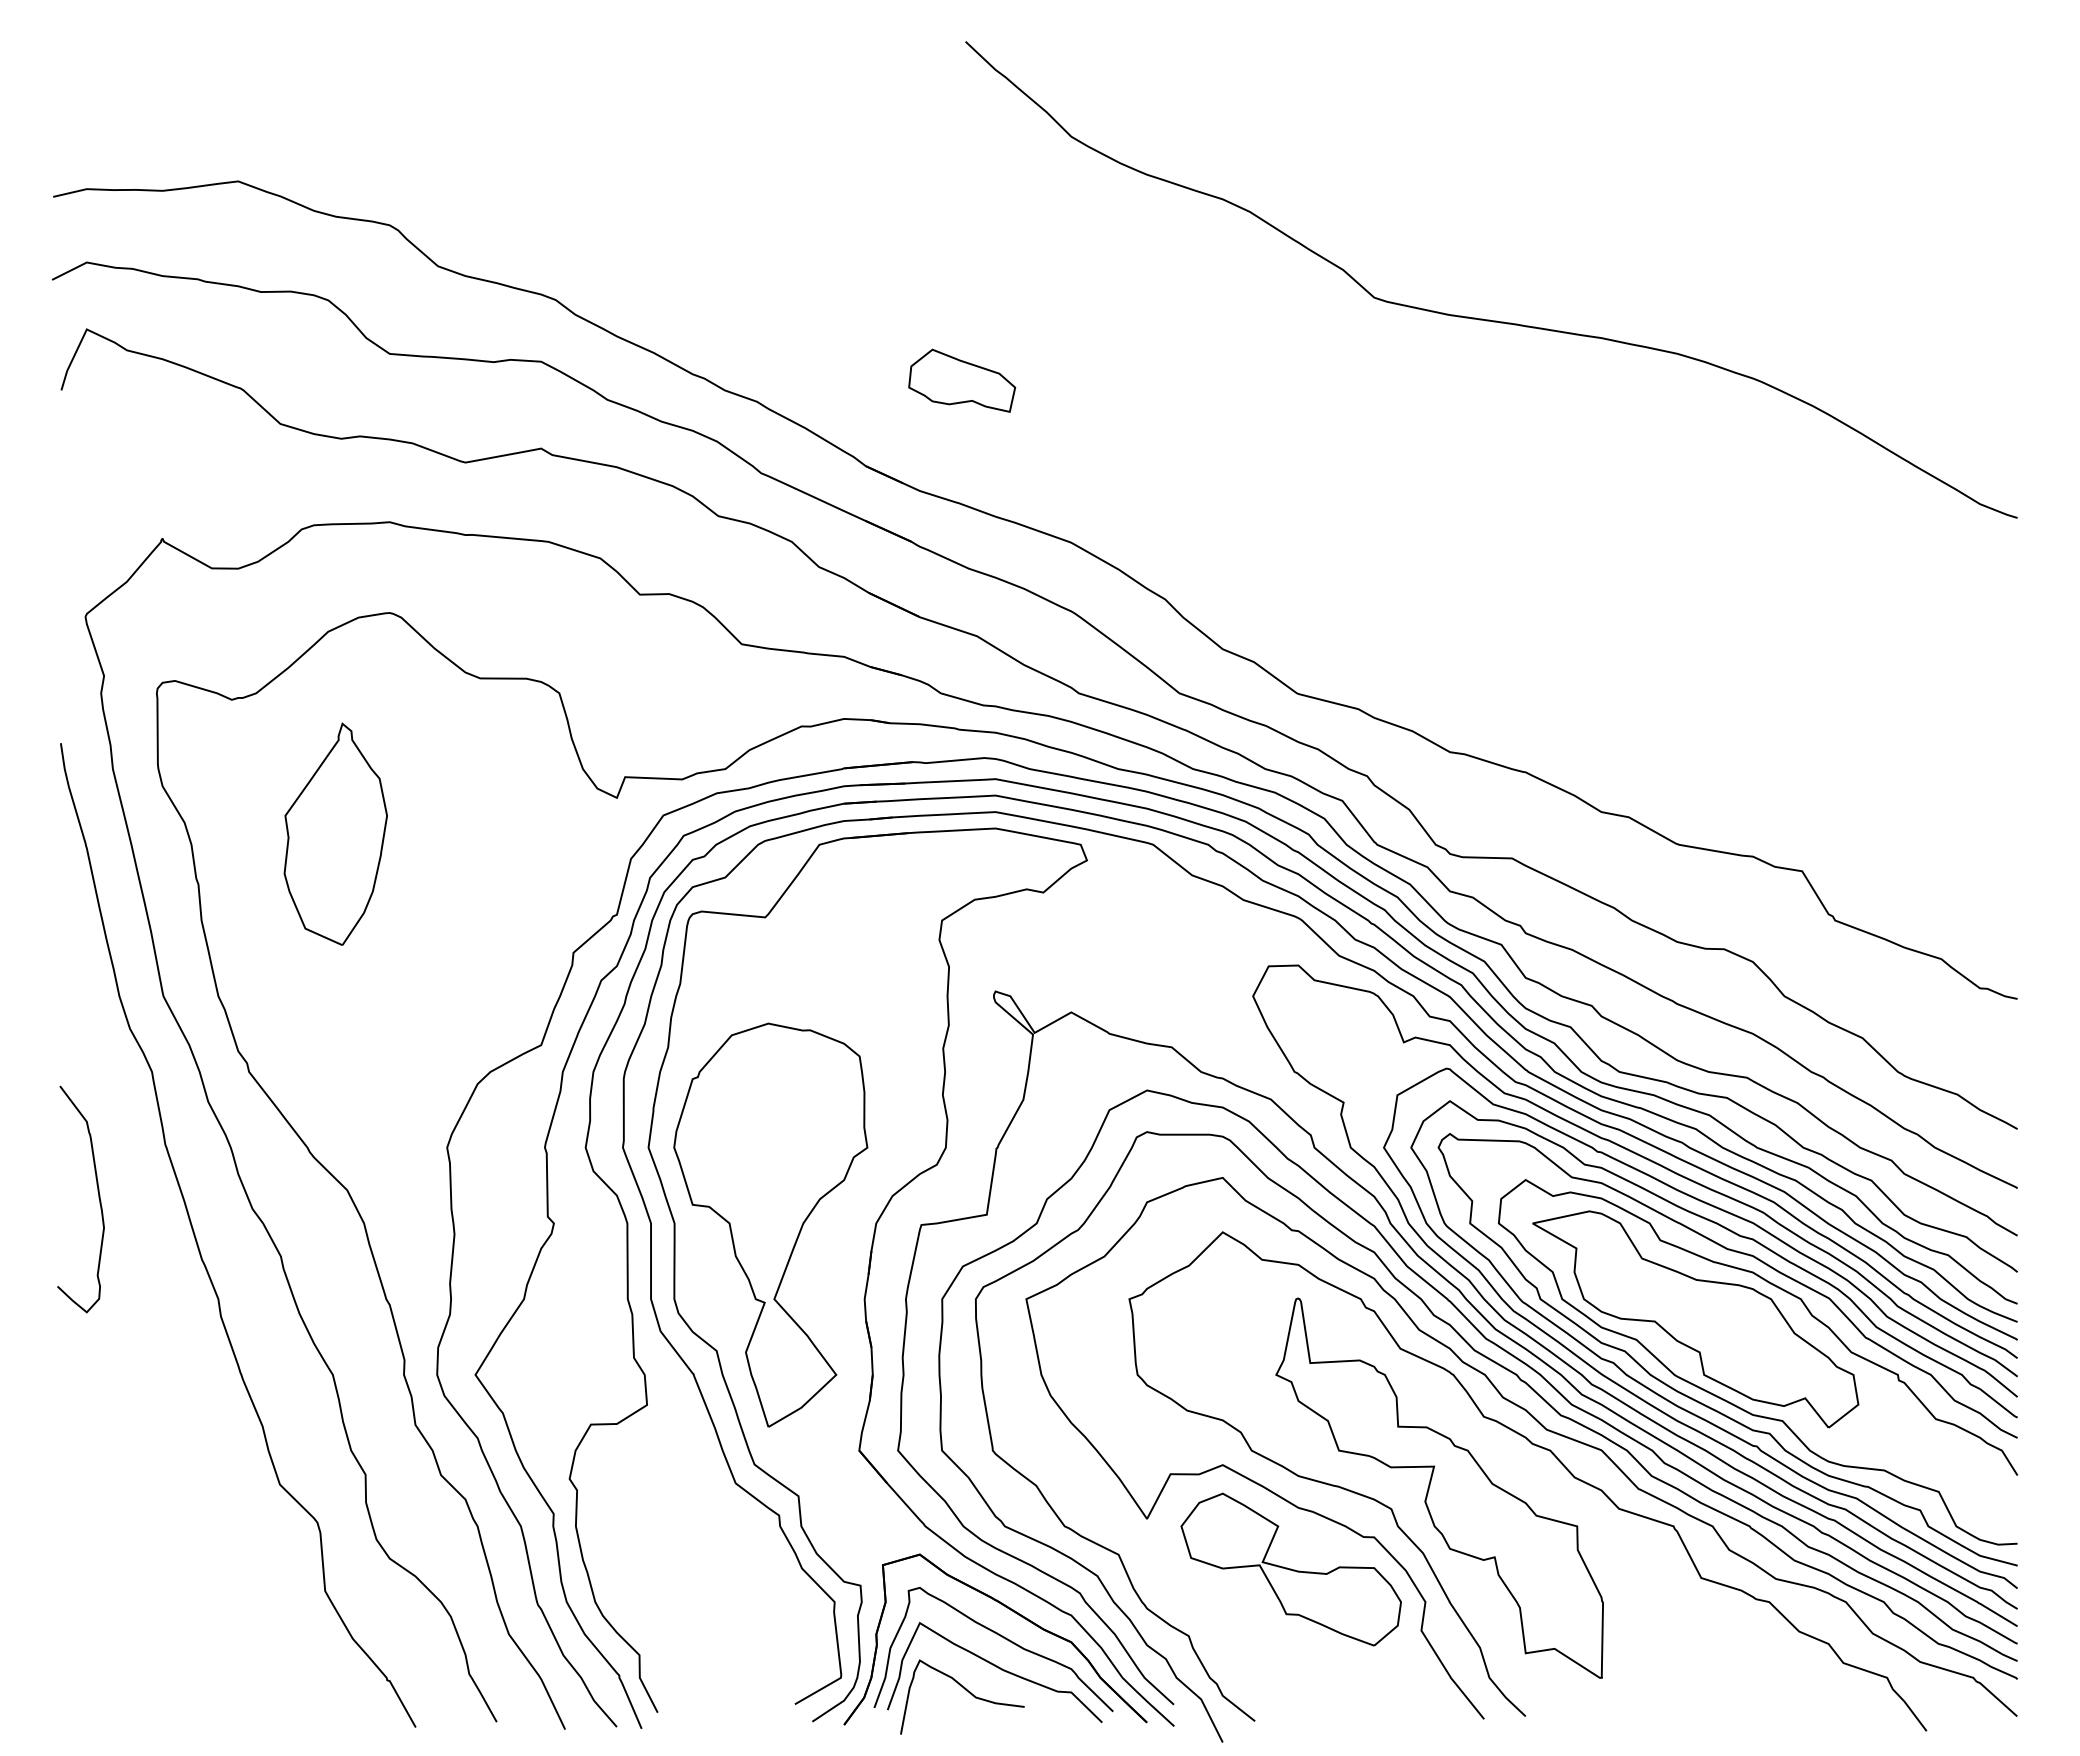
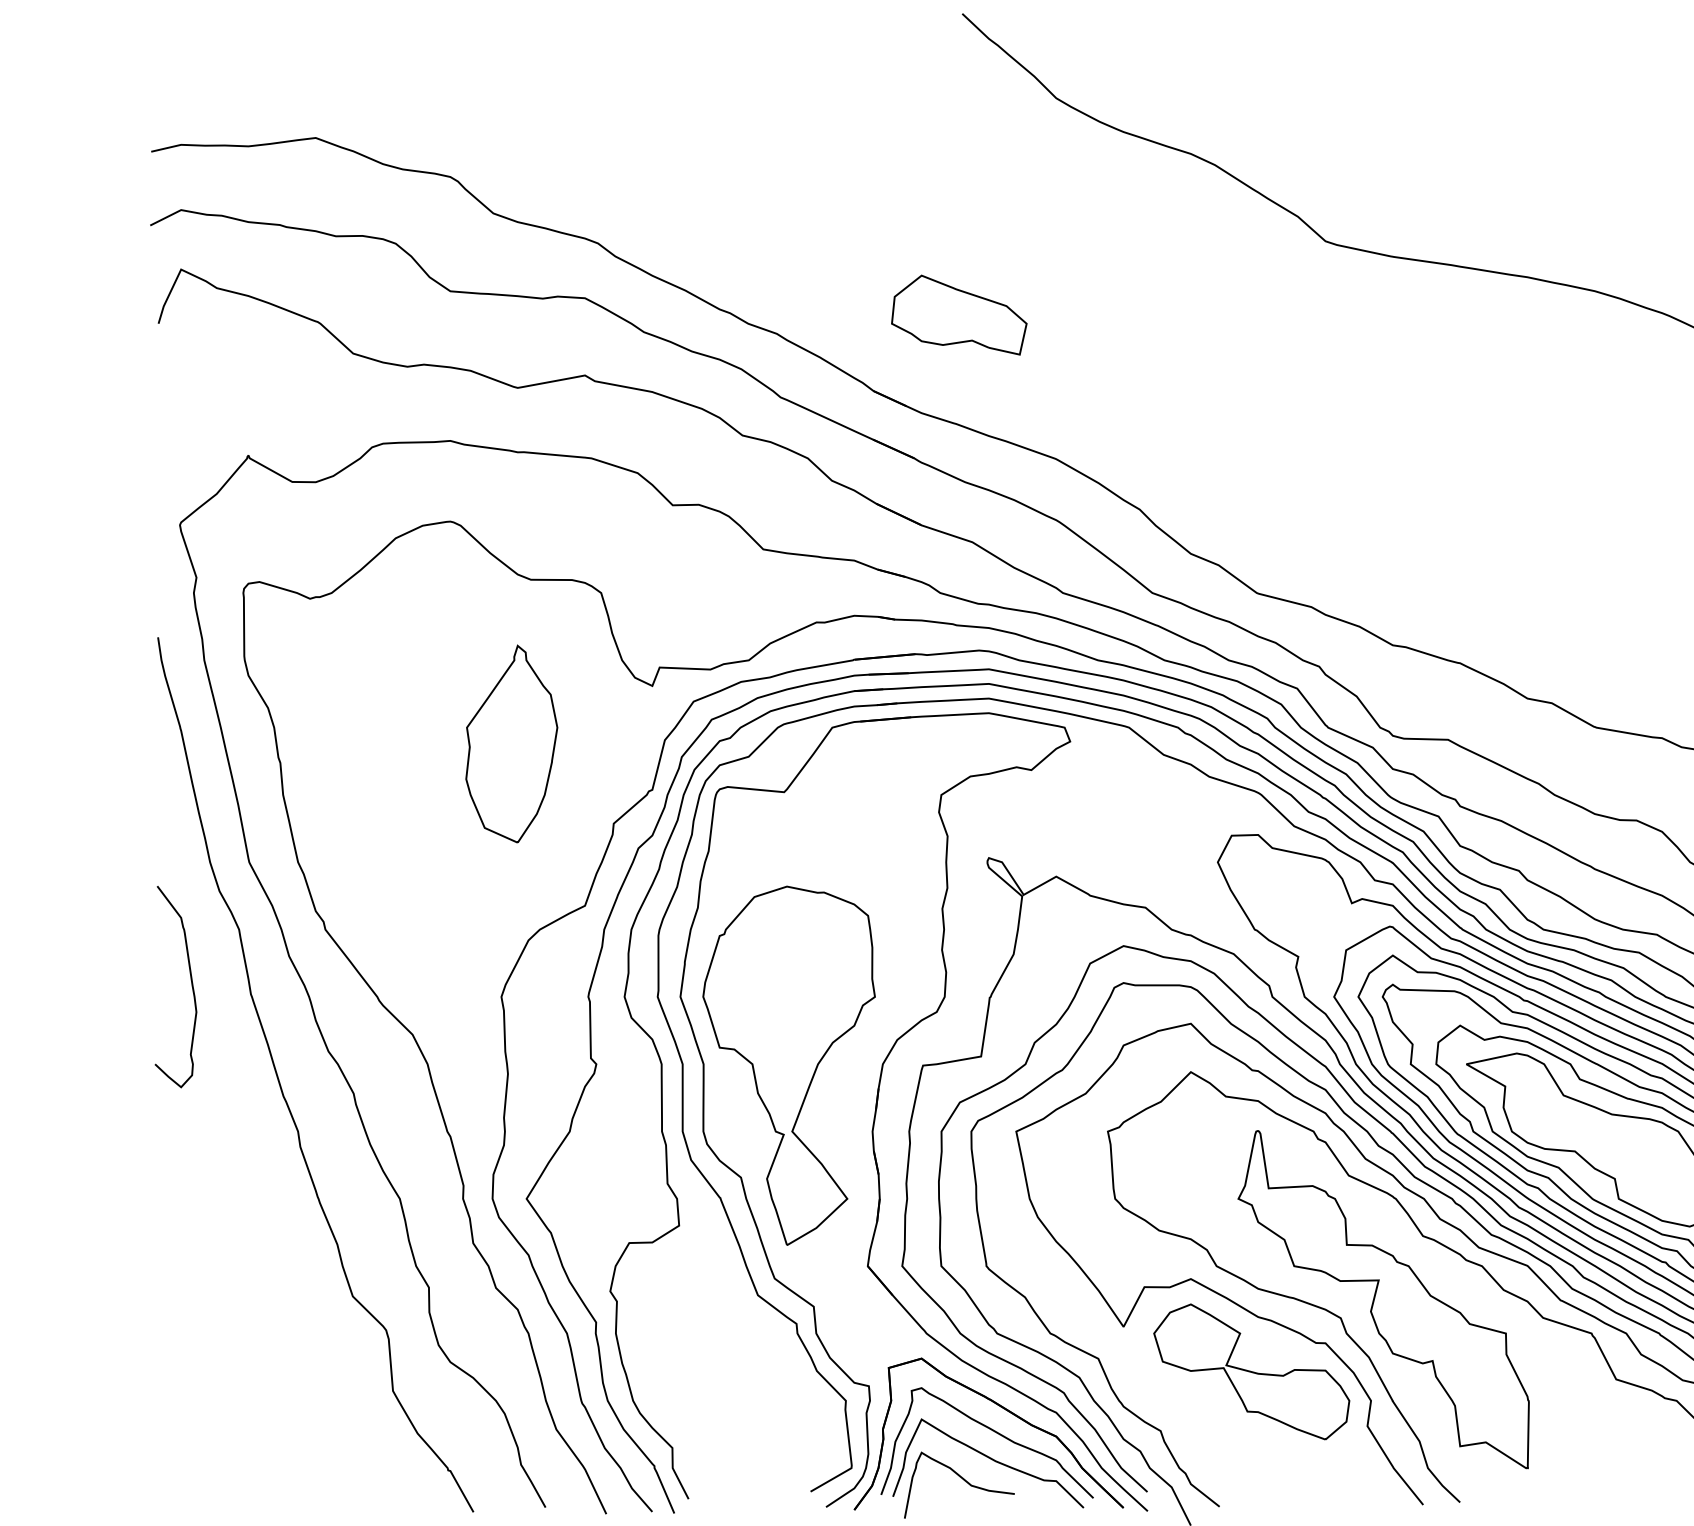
part: (961, 380) -> (958, 314), size x1.43
part: (335, 833) -> (511, 743), moved
curve: (98, 1198) -> (191, 986), moved

